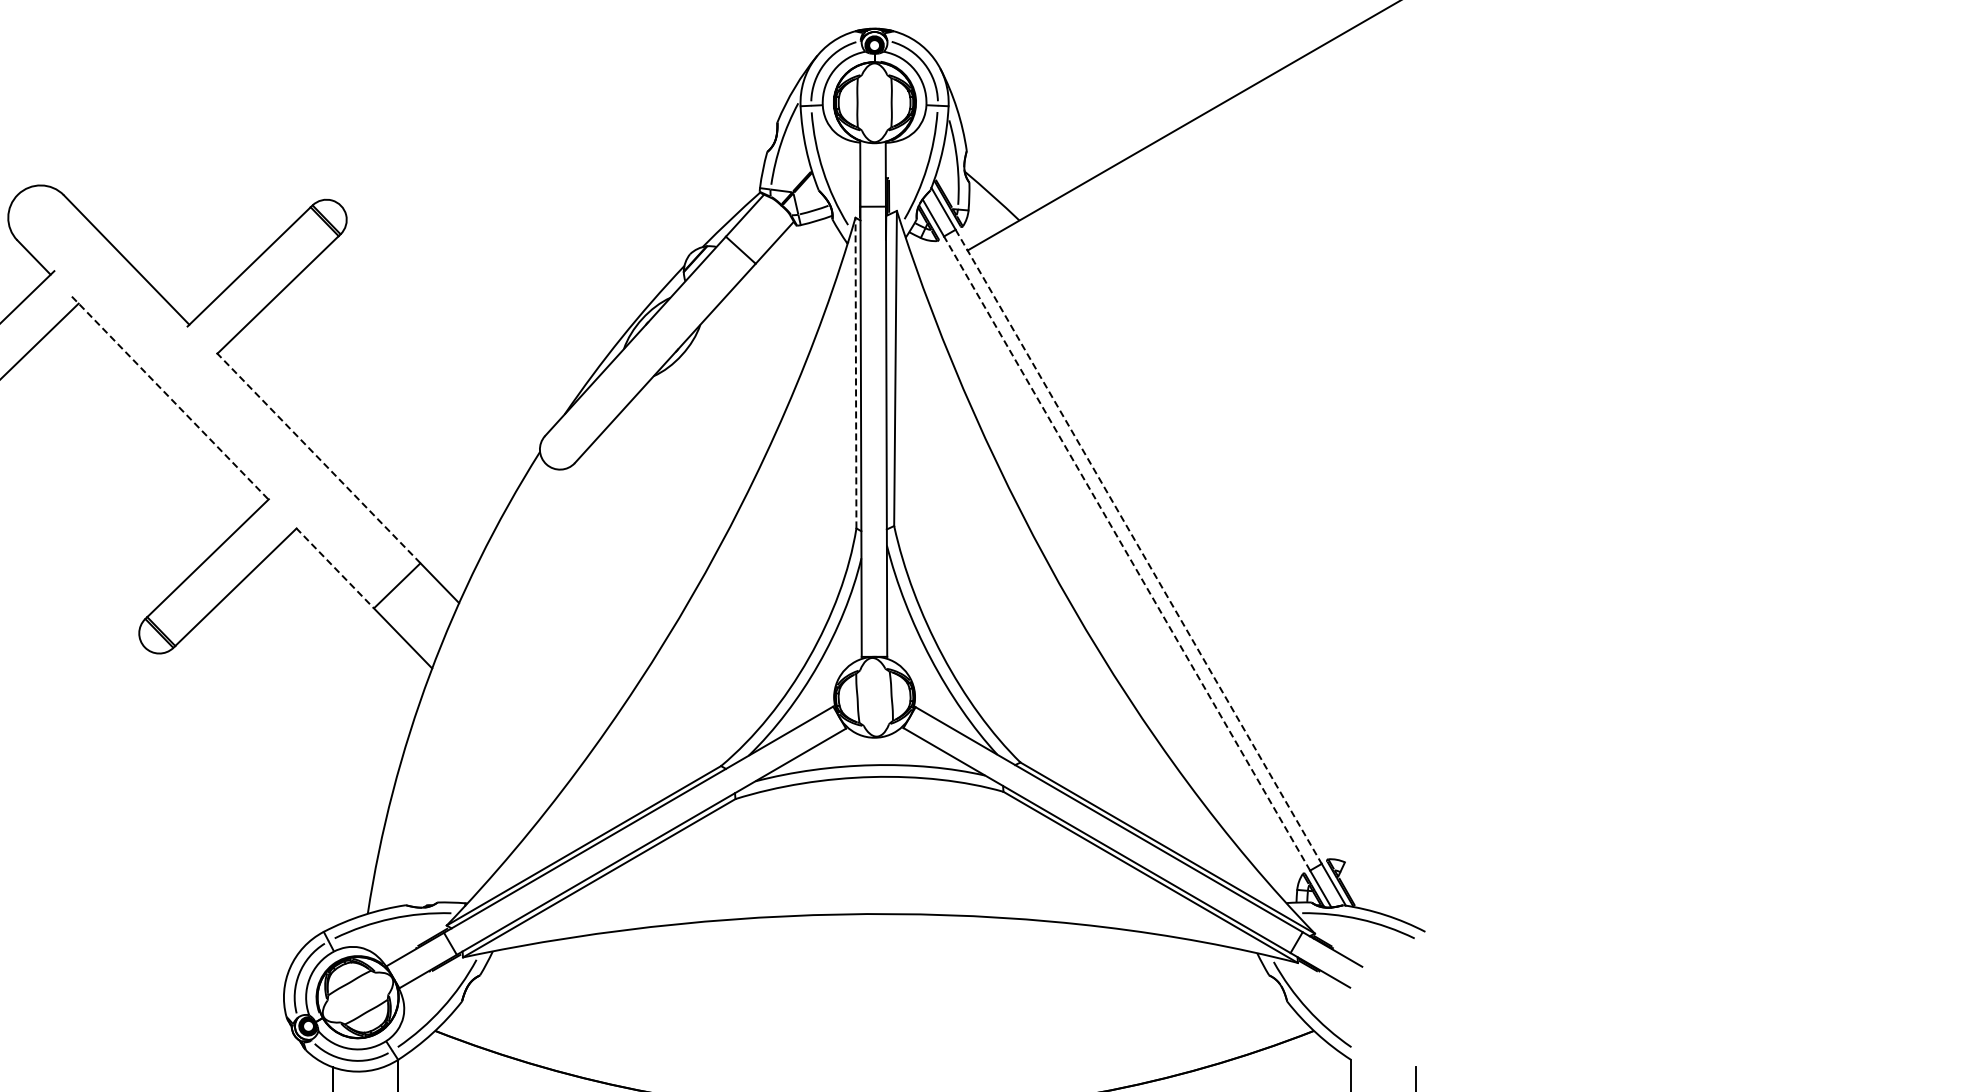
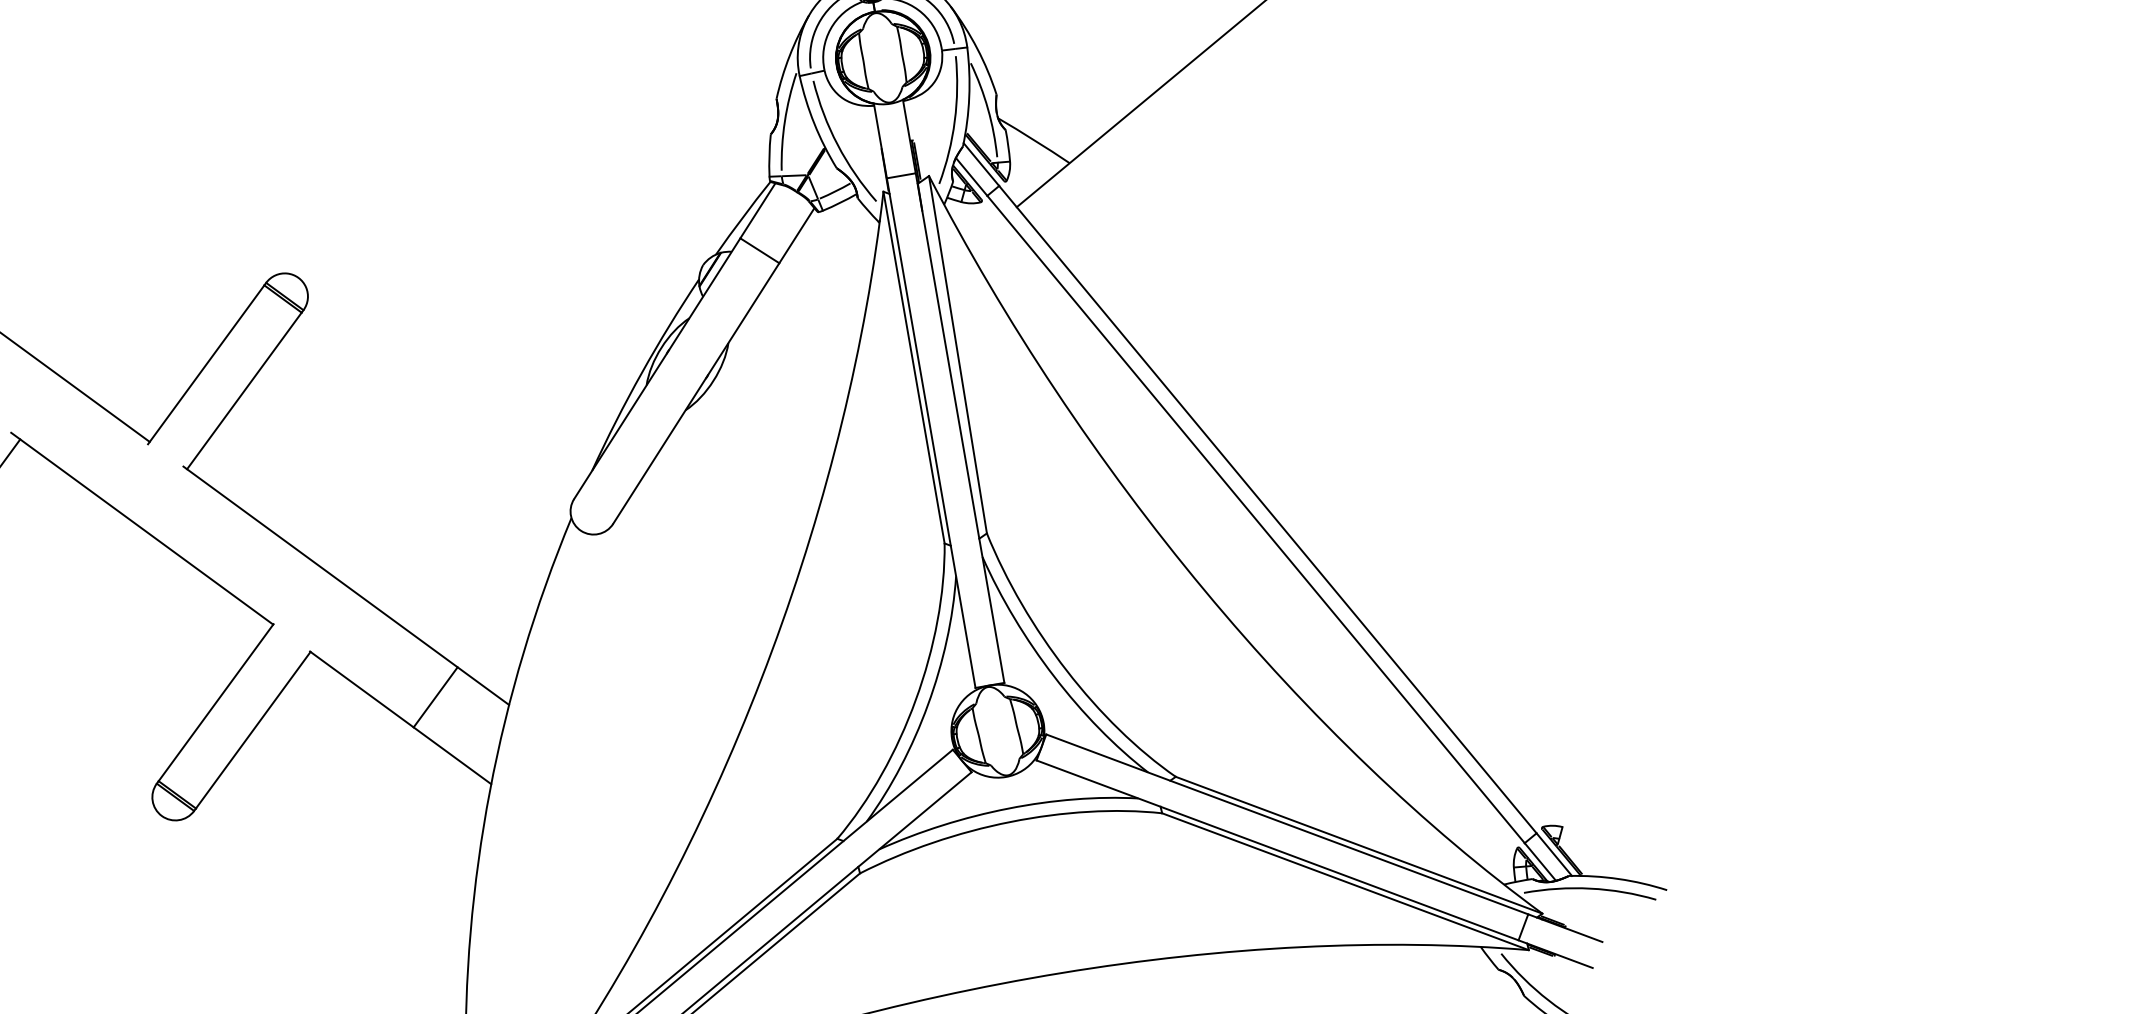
line: (855, 372) -> (913, 367), dashed -> solid
line: (170, 398) -> (142, 529), dashed -> solid
line: (317, 457) -> (320, 567), dashed -> solid
line: (1138, 547) -> (1267, 510), dashed -> solid
line: (1126, 553) -> (1255, 519), dashed -> solid
line: (335, 568) -> (362, 689), dashed -> solid

